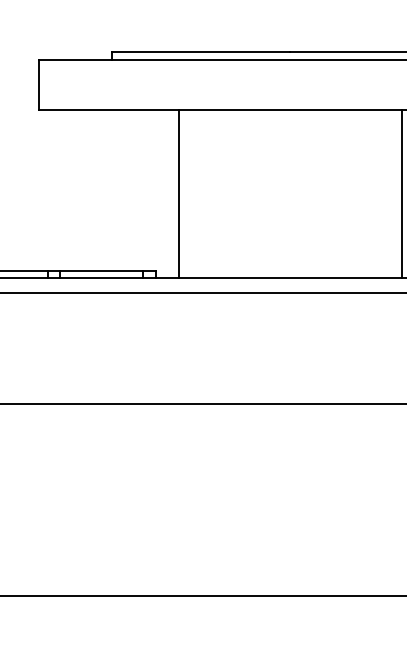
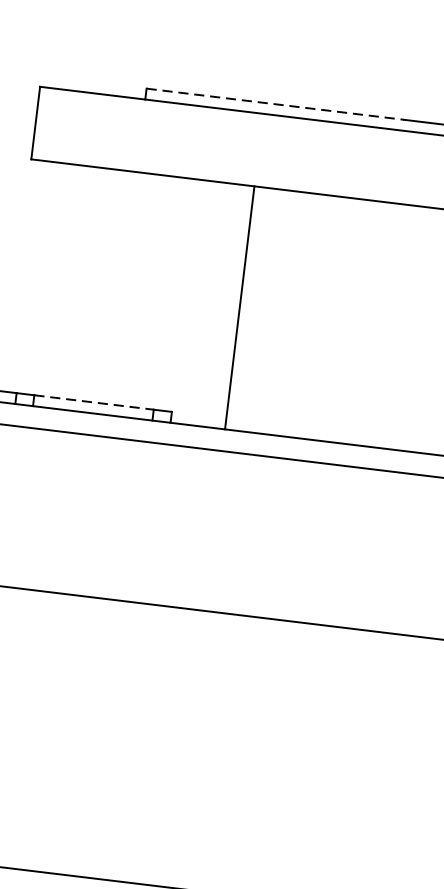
line: (201, 51) -> (276, 103), solid -> dashed
line: (178, 193) -> (239, 307), moved
line: (102, 270) -> (95, 402), solid -> dashed

